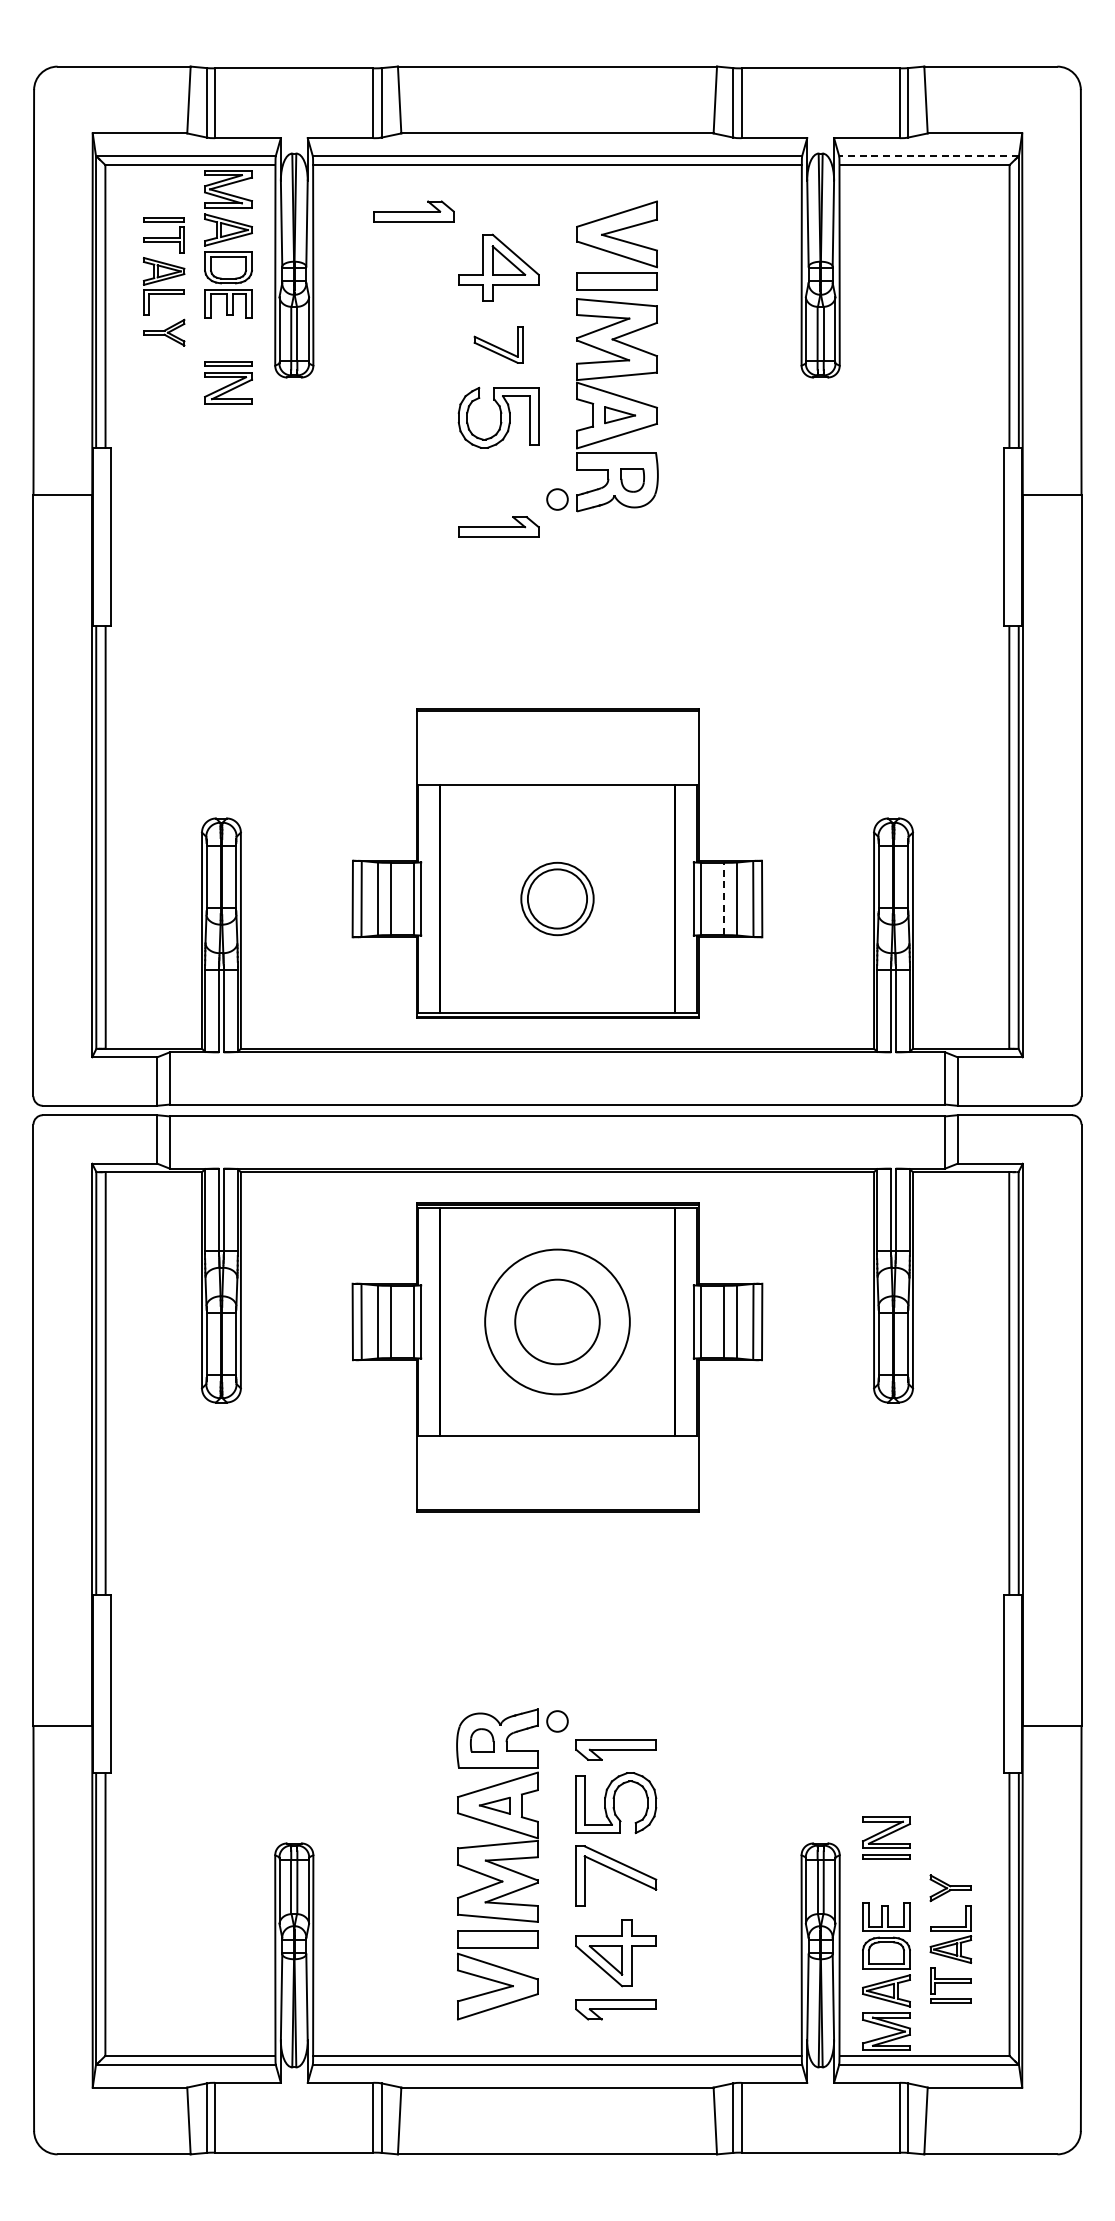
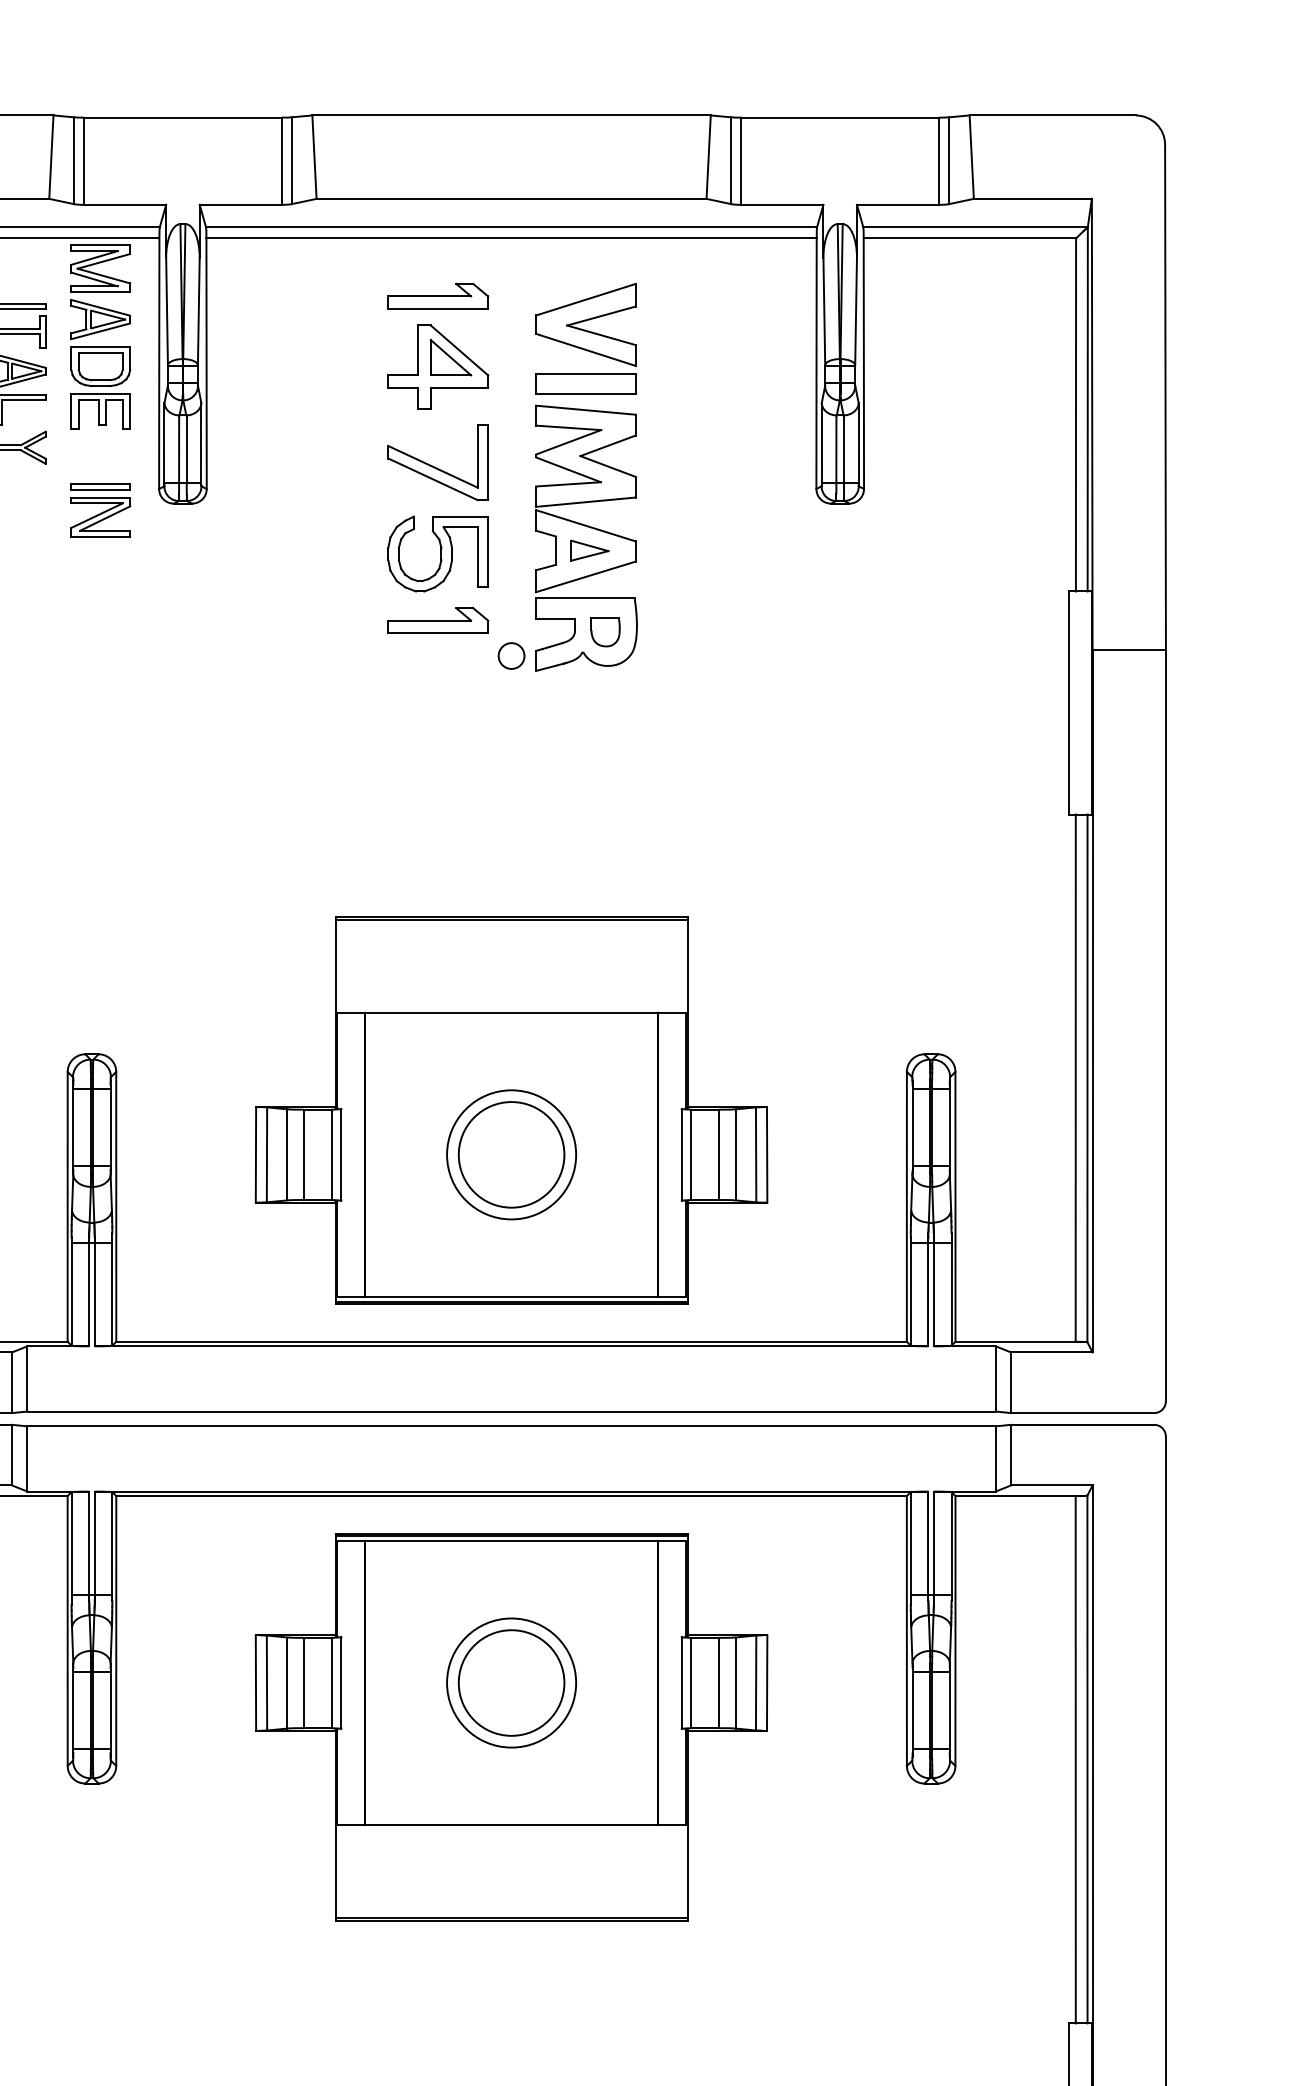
line: (929, 156) -> (976, 227), dashed -> solid
part: (413, 211) -> (437, 296), moved
part: (498, 344) -> (437, 462), size x1.67
part: (498, 526) -> (437, 619), moved
part: (557, 898) -> (511, 1154), size x1.43
line: (723, 898) -> (718, 1154), dashed -> solid
circle: (557, 1321) -> (511, 1682), size x0.71

